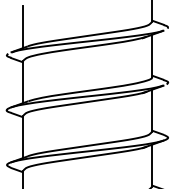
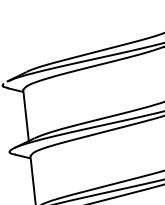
line: (23, 26) -> (18, 48), removed

